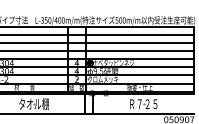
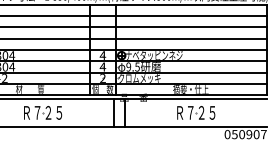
text: (33, 104) -> (42, 113), タオル棚 -> Ｒ７２５

